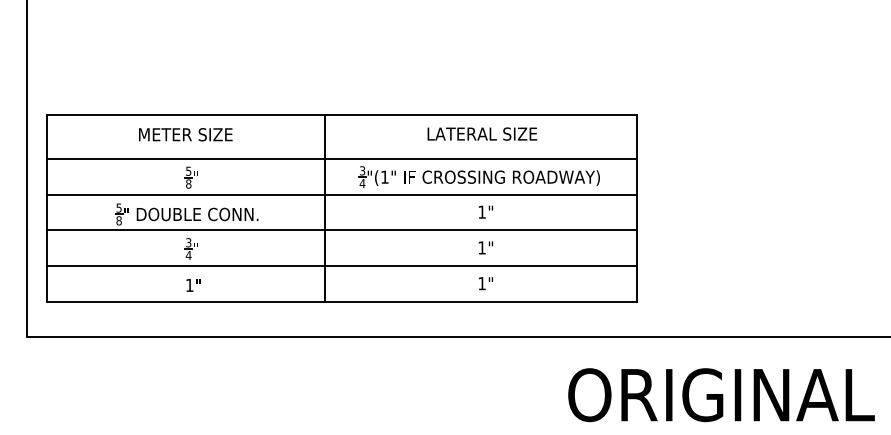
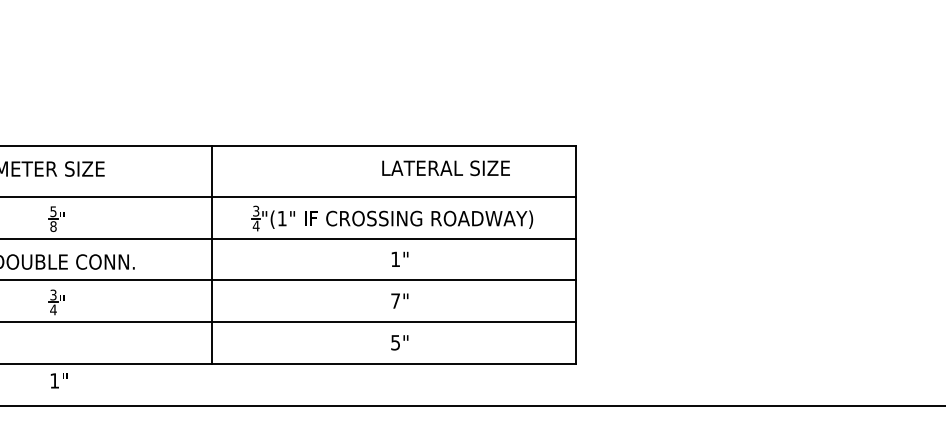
text: (482, 133) -> (446, 167), moved
text: (481, 247) -> (394, 300), 1" -> 7"
text: (481, 283) -> (394, 342), 1" -> 5"
text: (193, 285) -> (59, 381), moved

